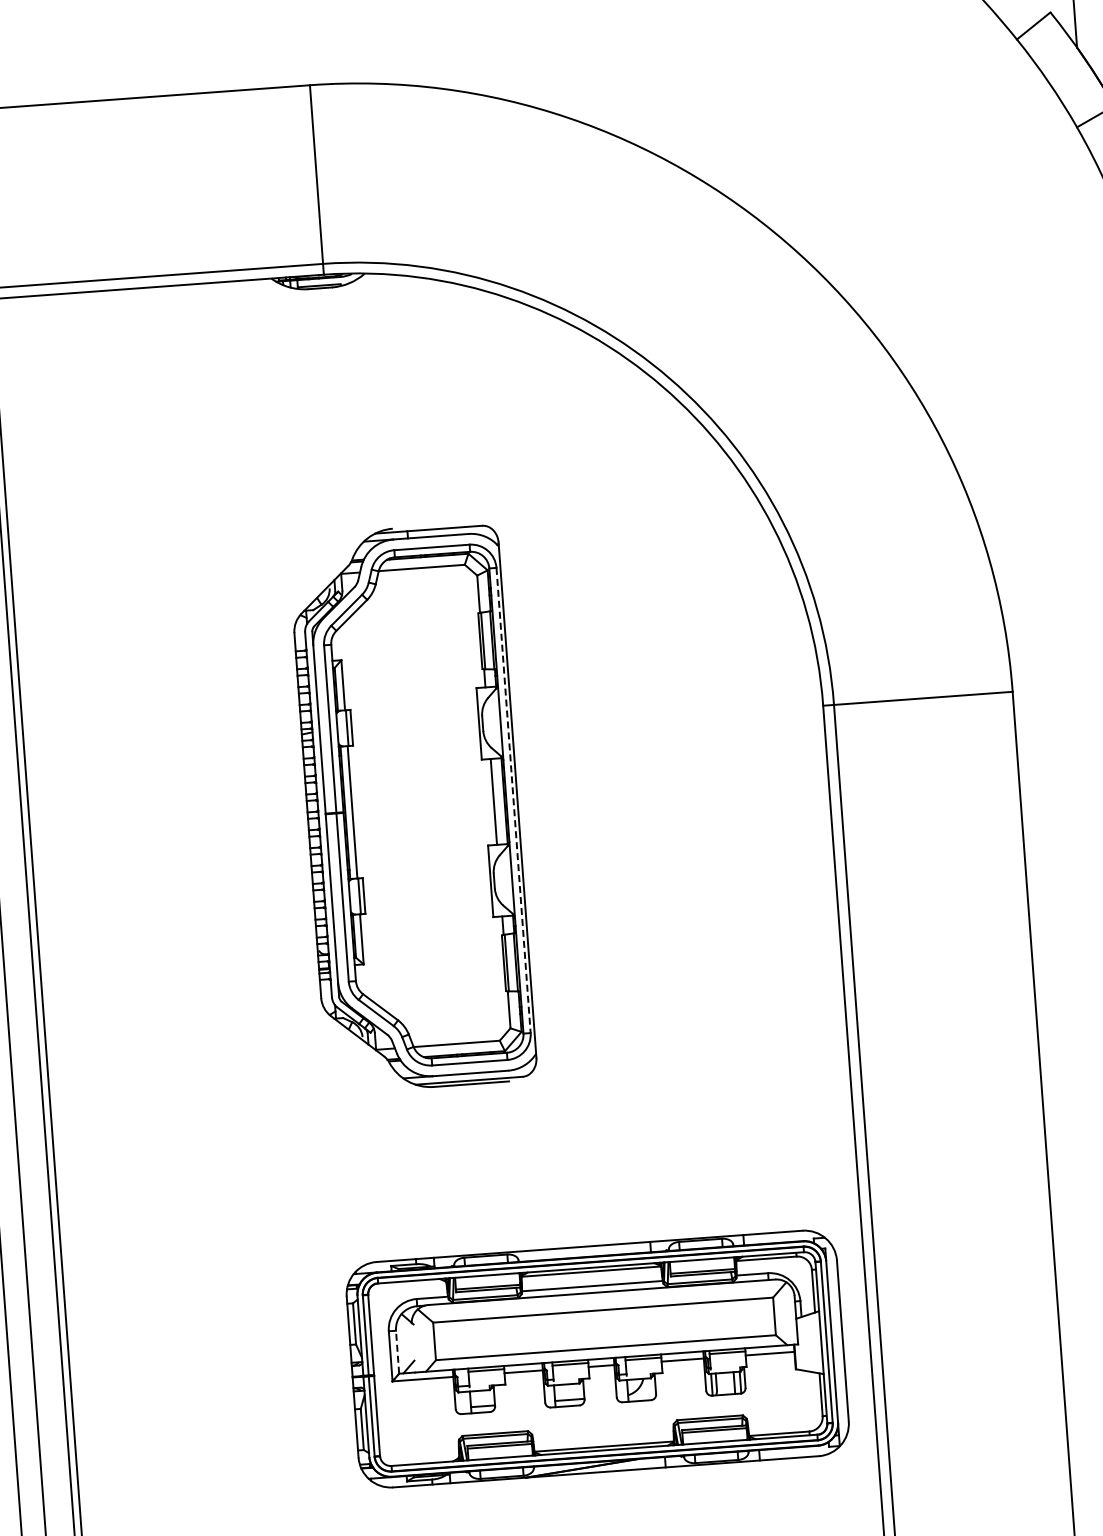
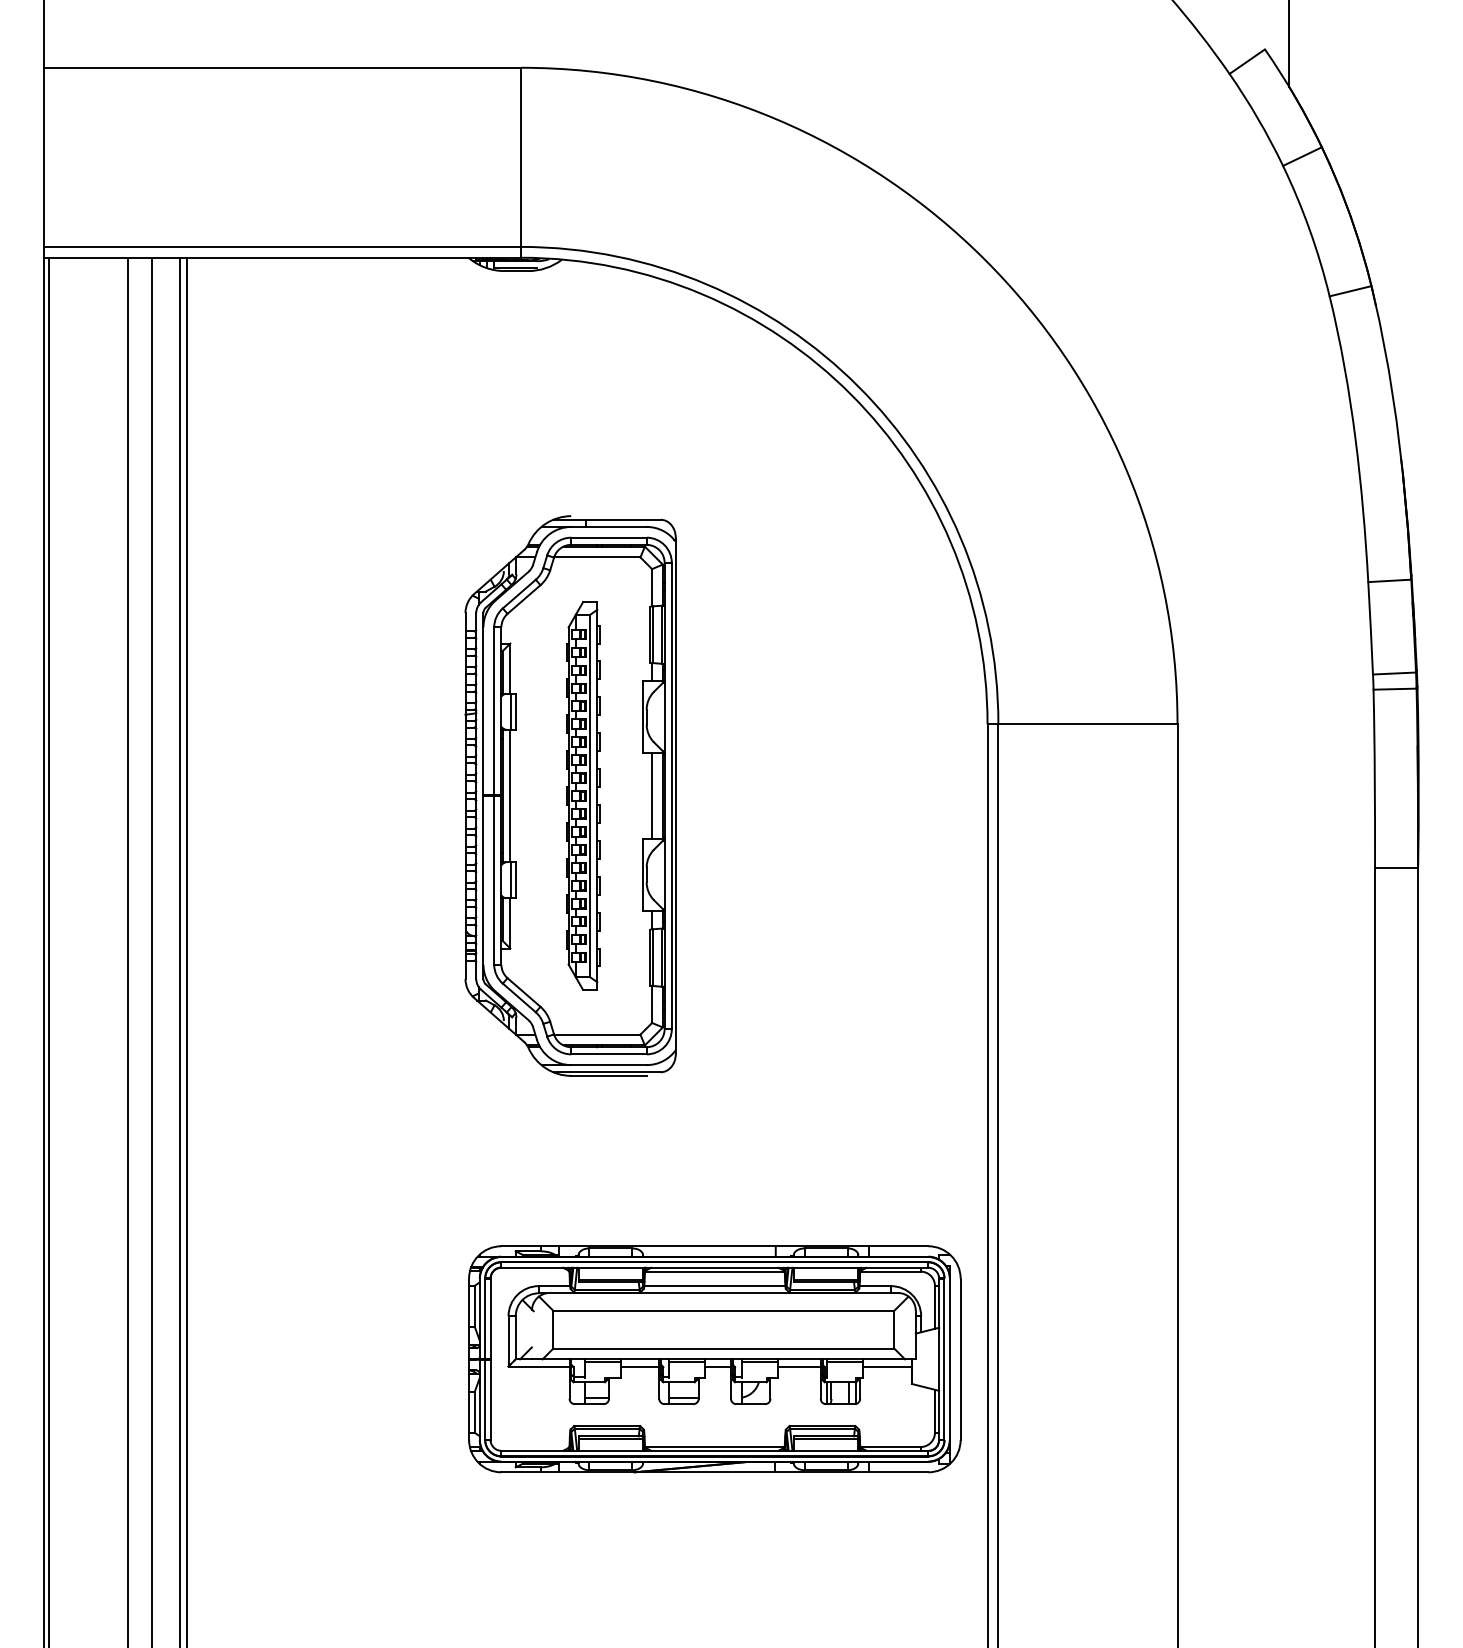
line: (513, 800) -> (671, 796), dashed -> solid
part: (425, 806) -> (583, 795), added
line: (397, 1351) -> (515, 1337), dashed -> solid

